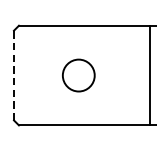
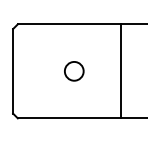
line: (14, 74) -> (13, 70), dashed -> solid
circle: (77, 74) -> (73, 70), size x0.62
line: (150, 75) -> (121, 71), moved

